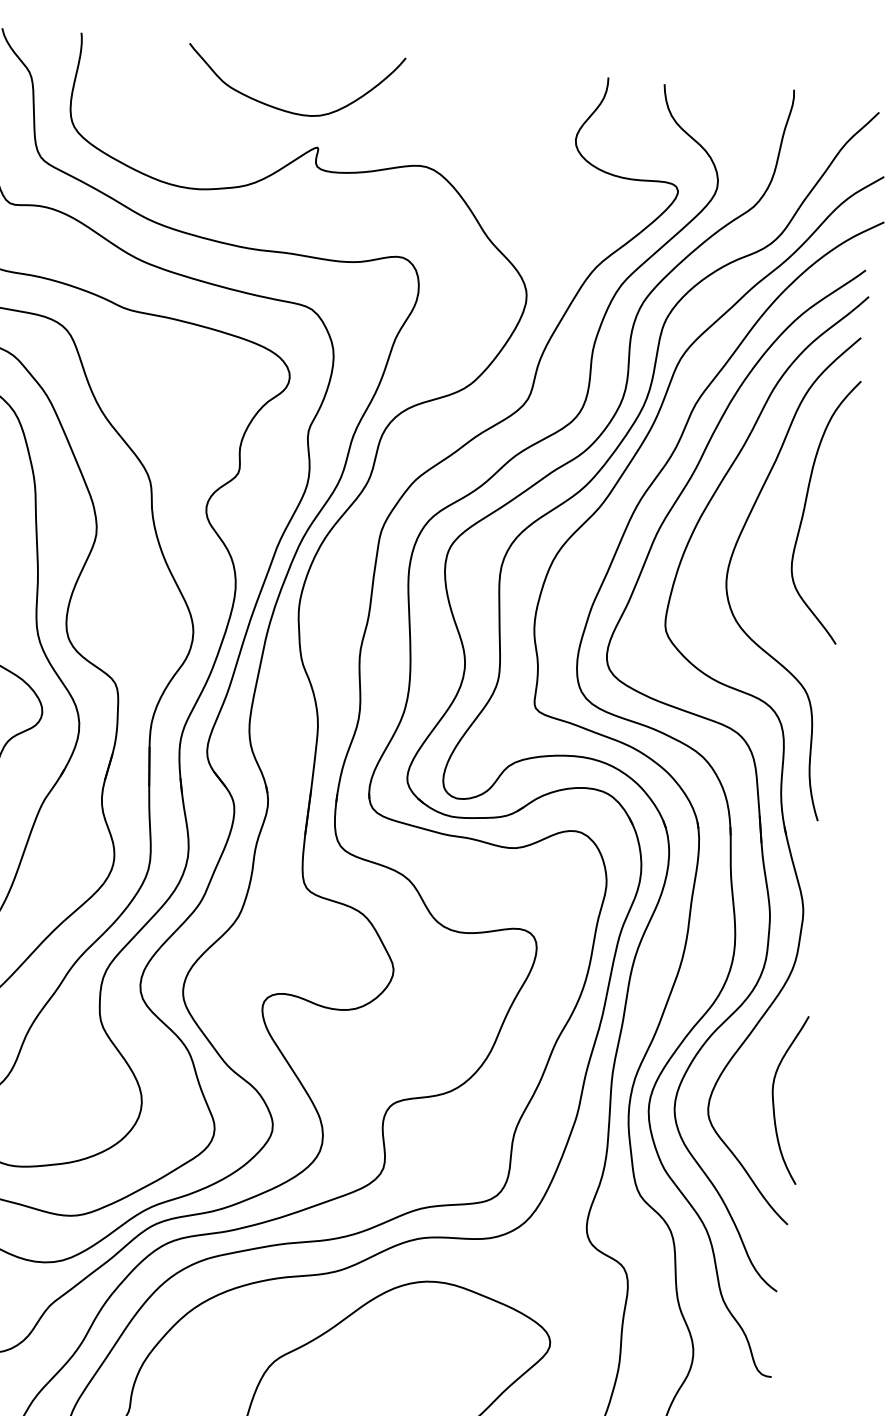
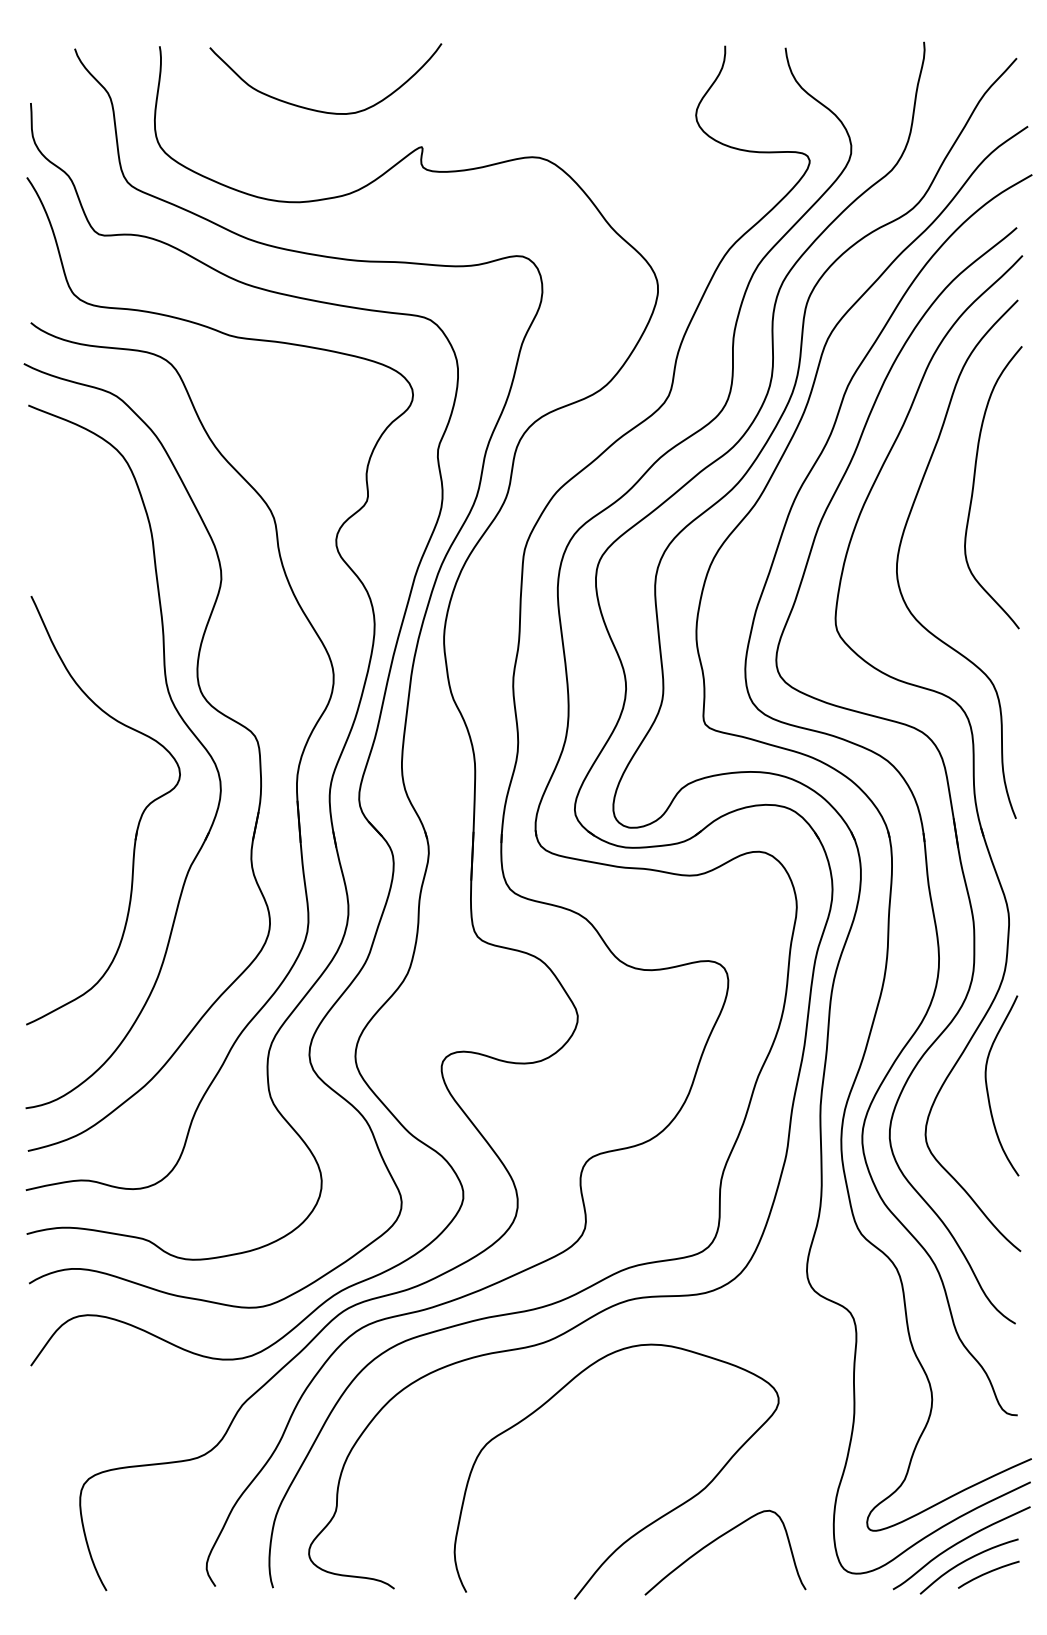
curve: (288, 110) -> (321, 110), moved
curve: (774, 1102) -> (988, 1090), moved

